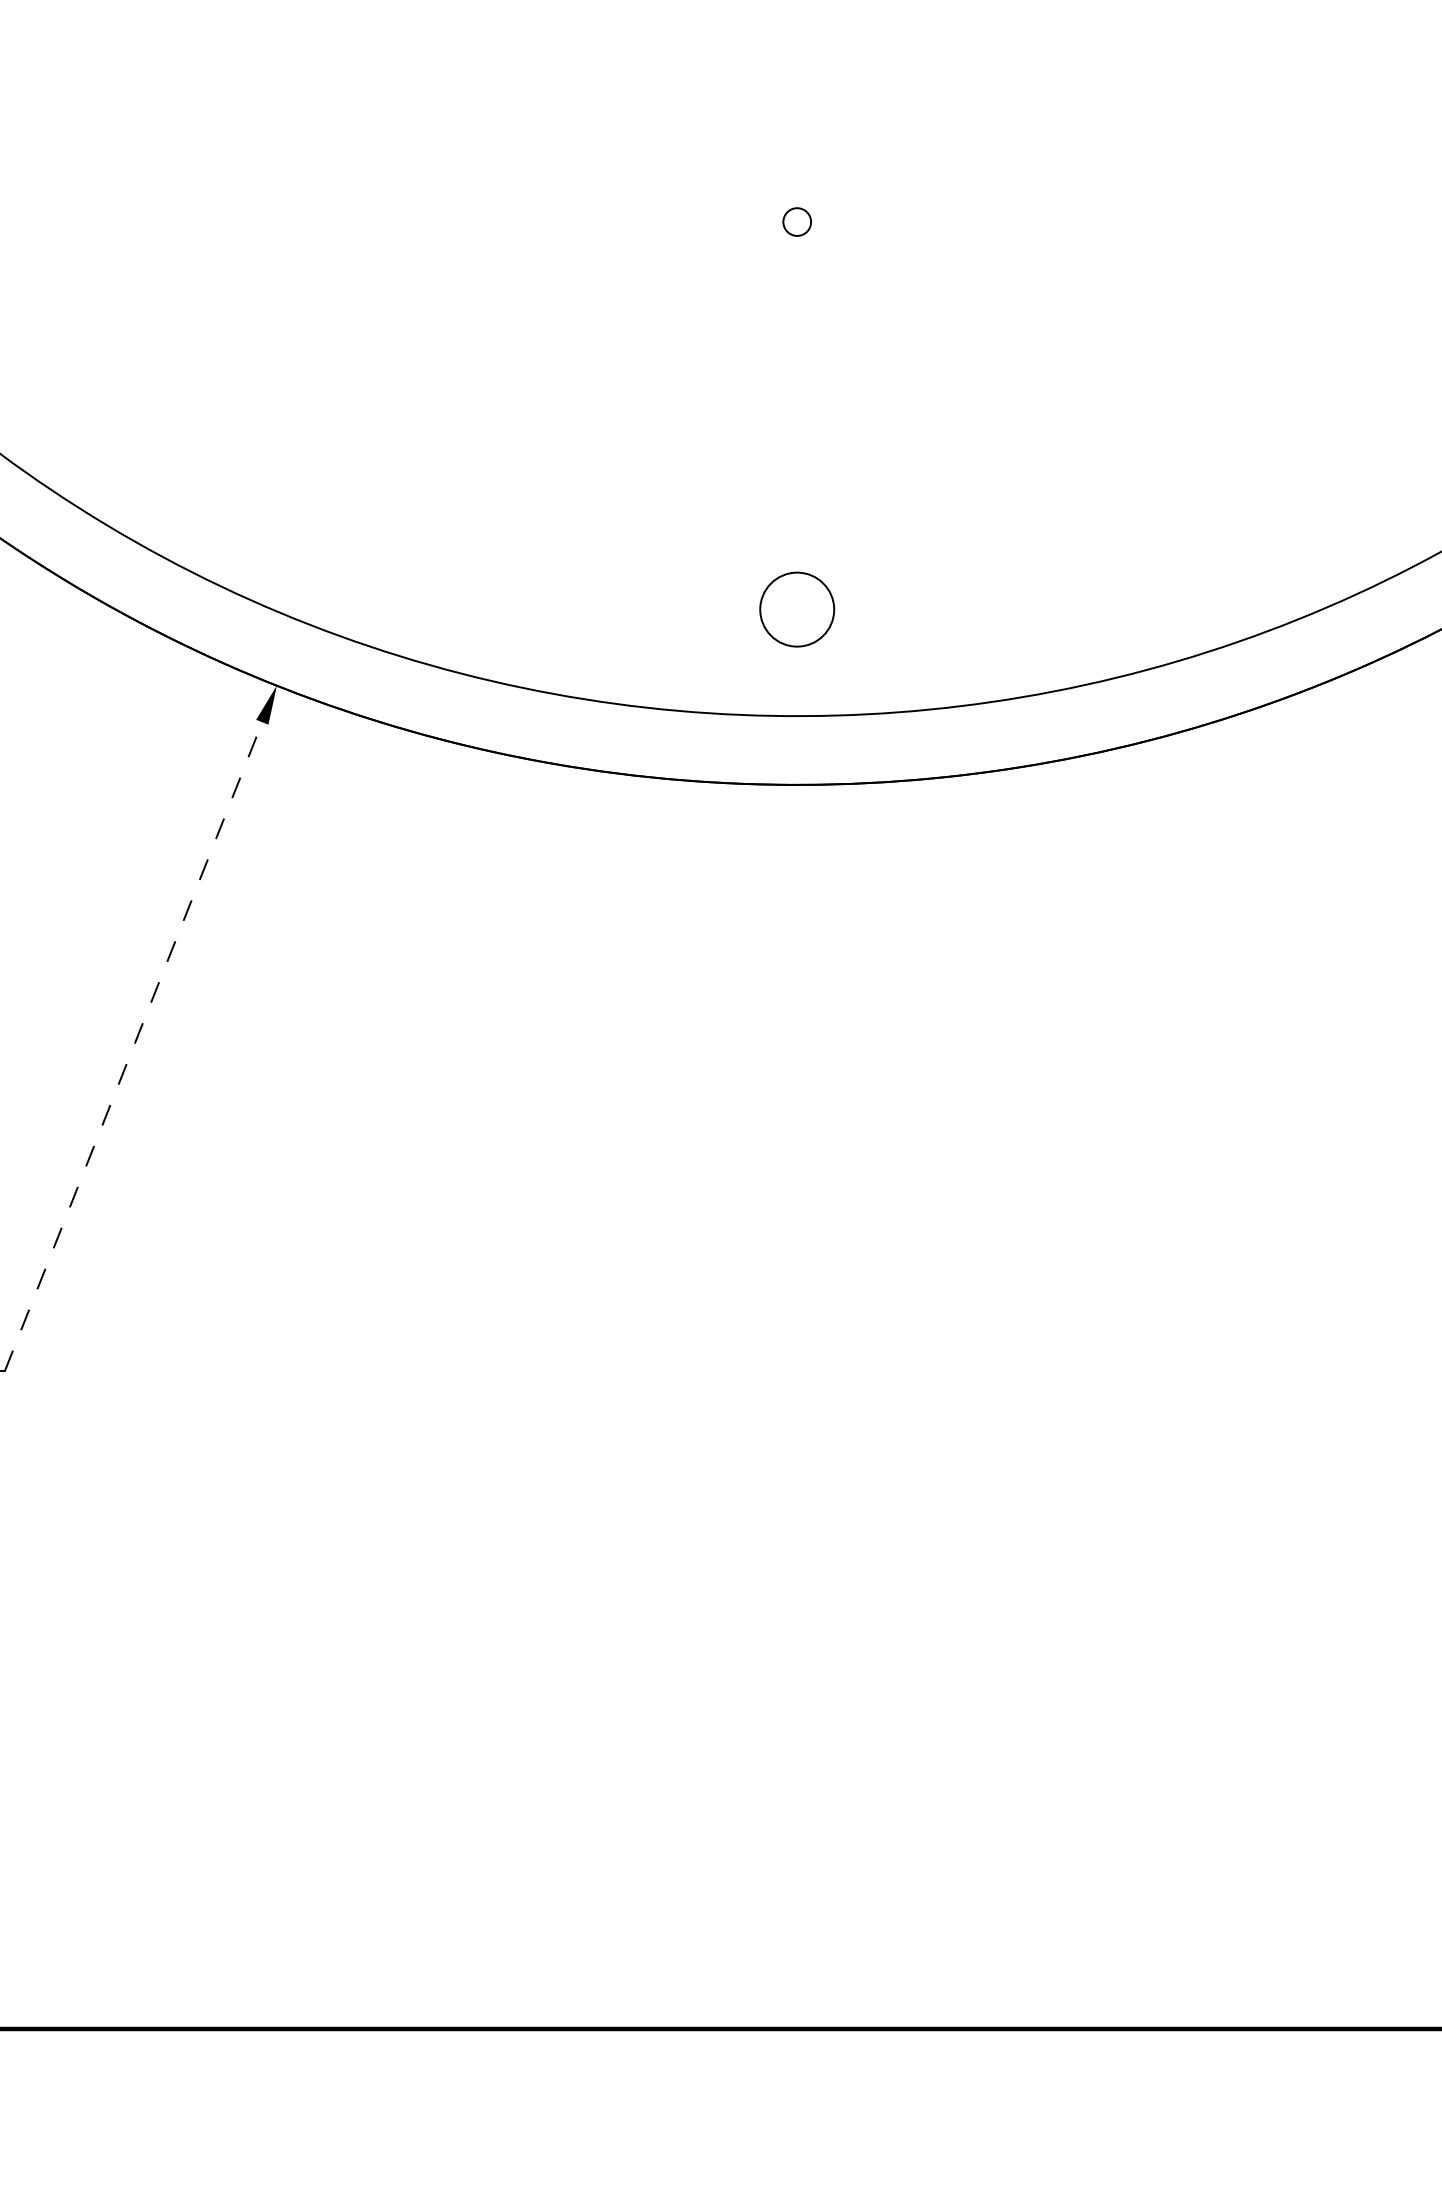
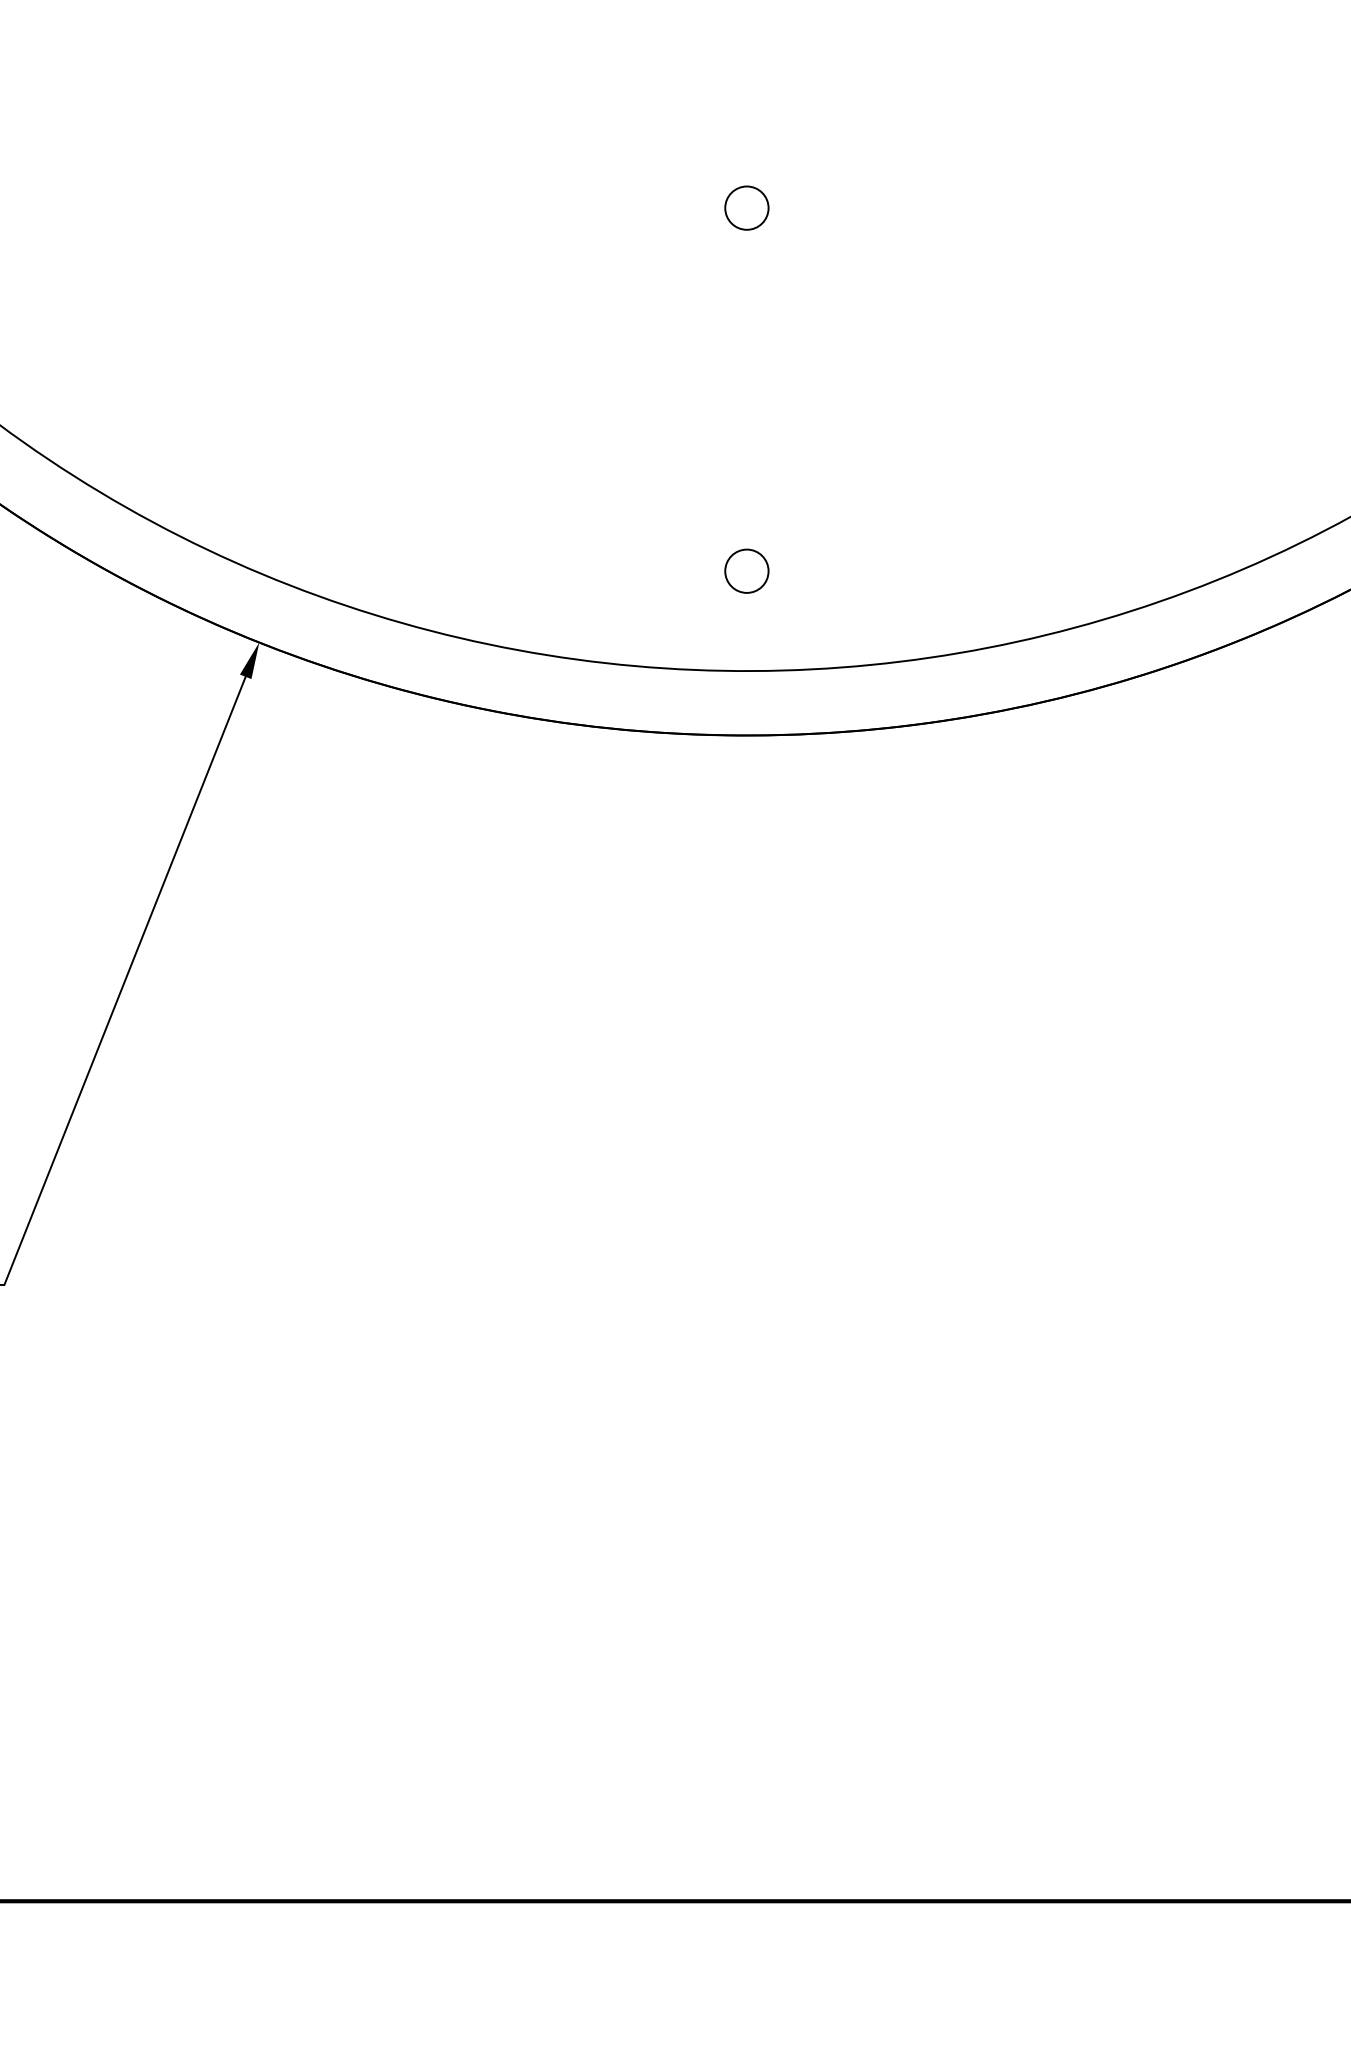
circle: (796, 221) -> (746, 207), size x1.67
circle: (796, 608) -> (746, 570), size x0.62
line: (134, 1046) -> (125, 980), dashed -> solid

